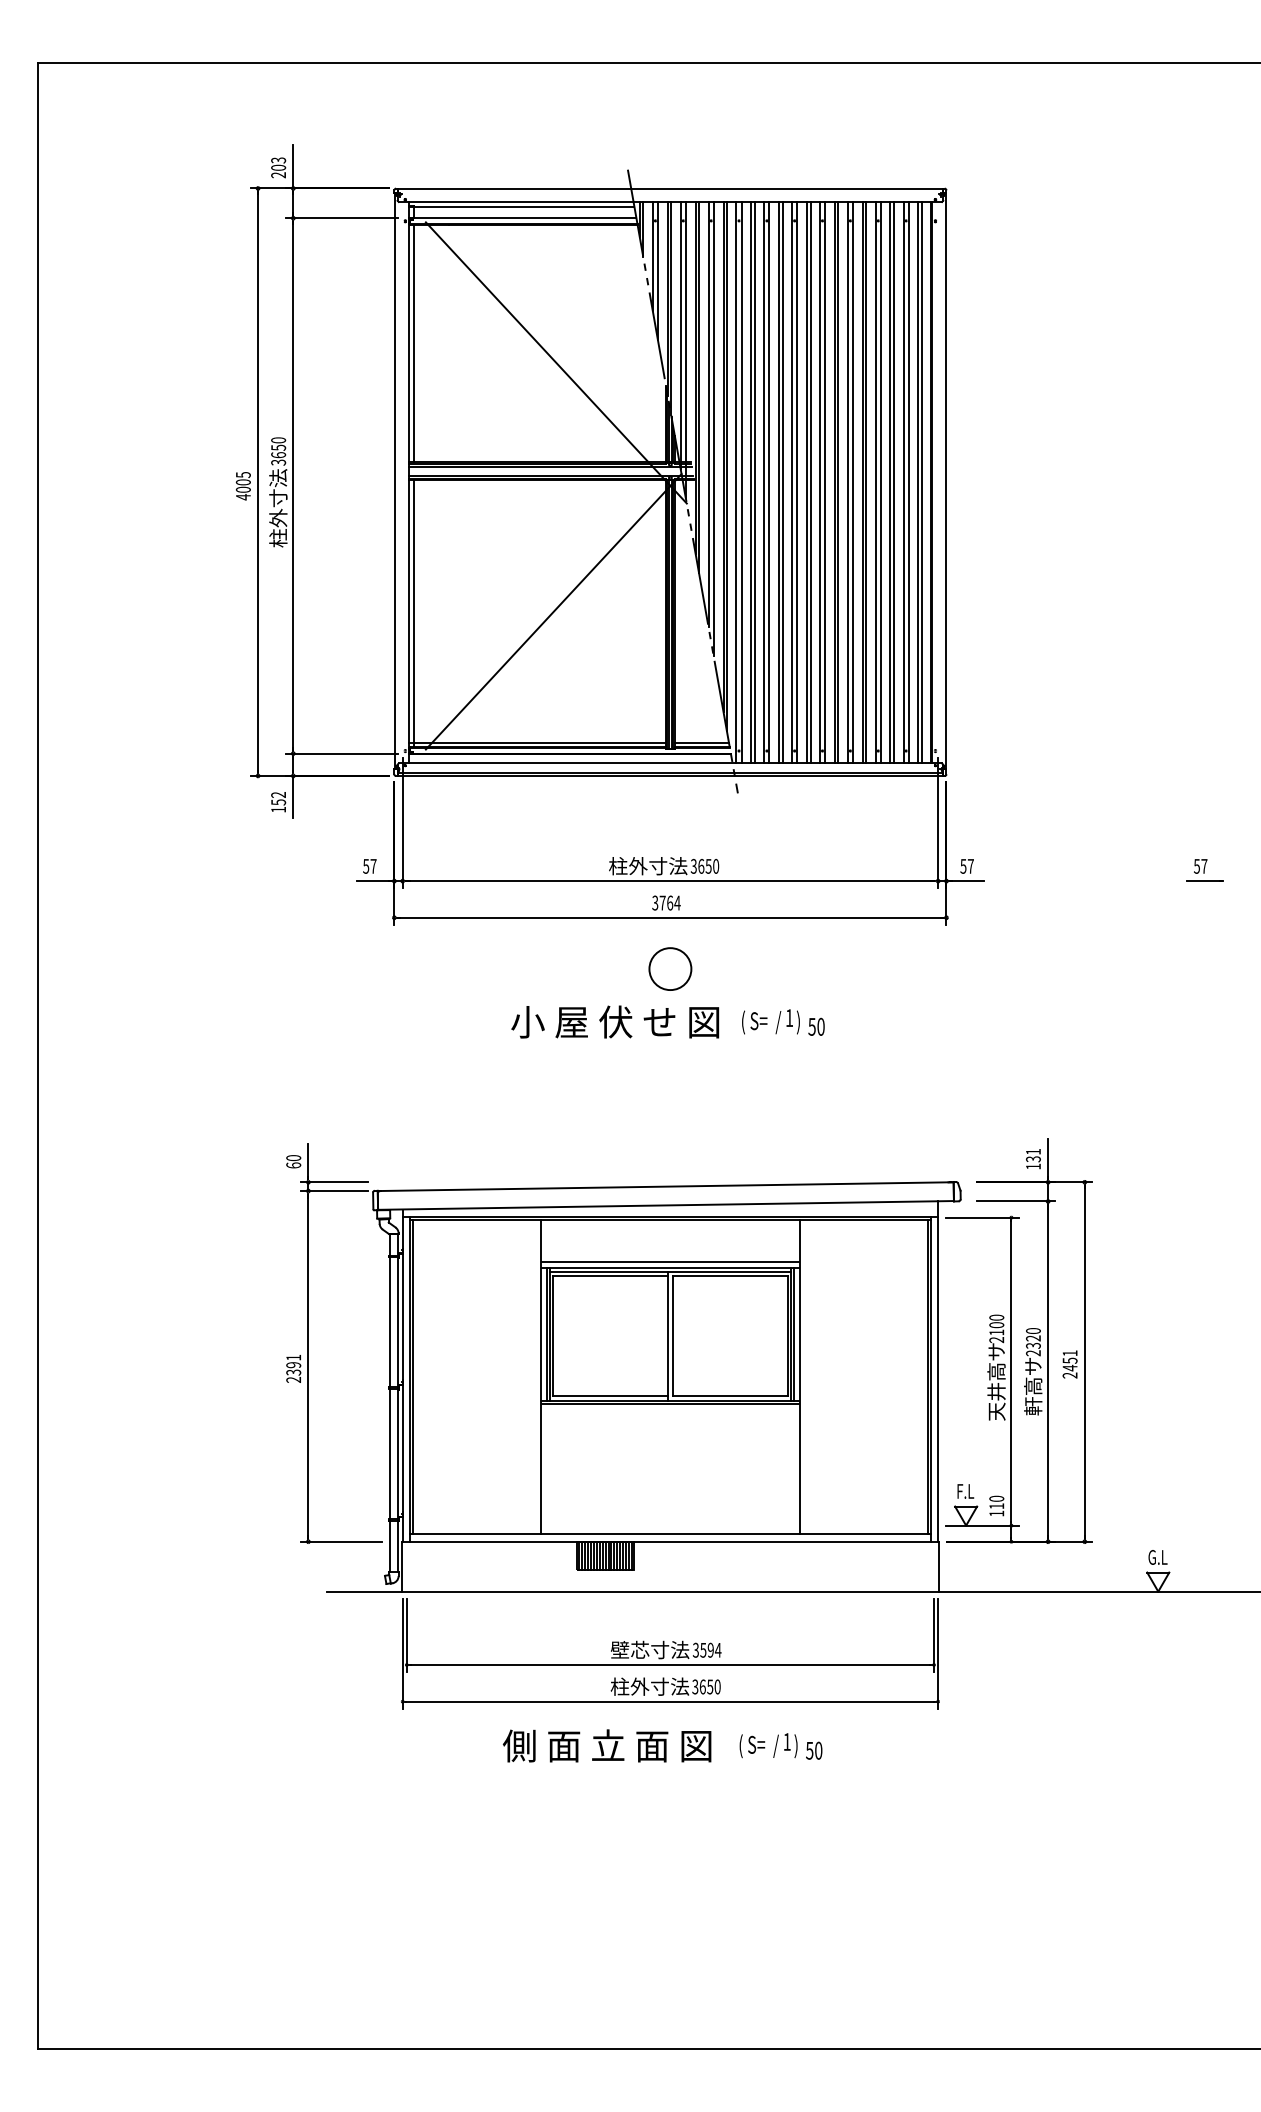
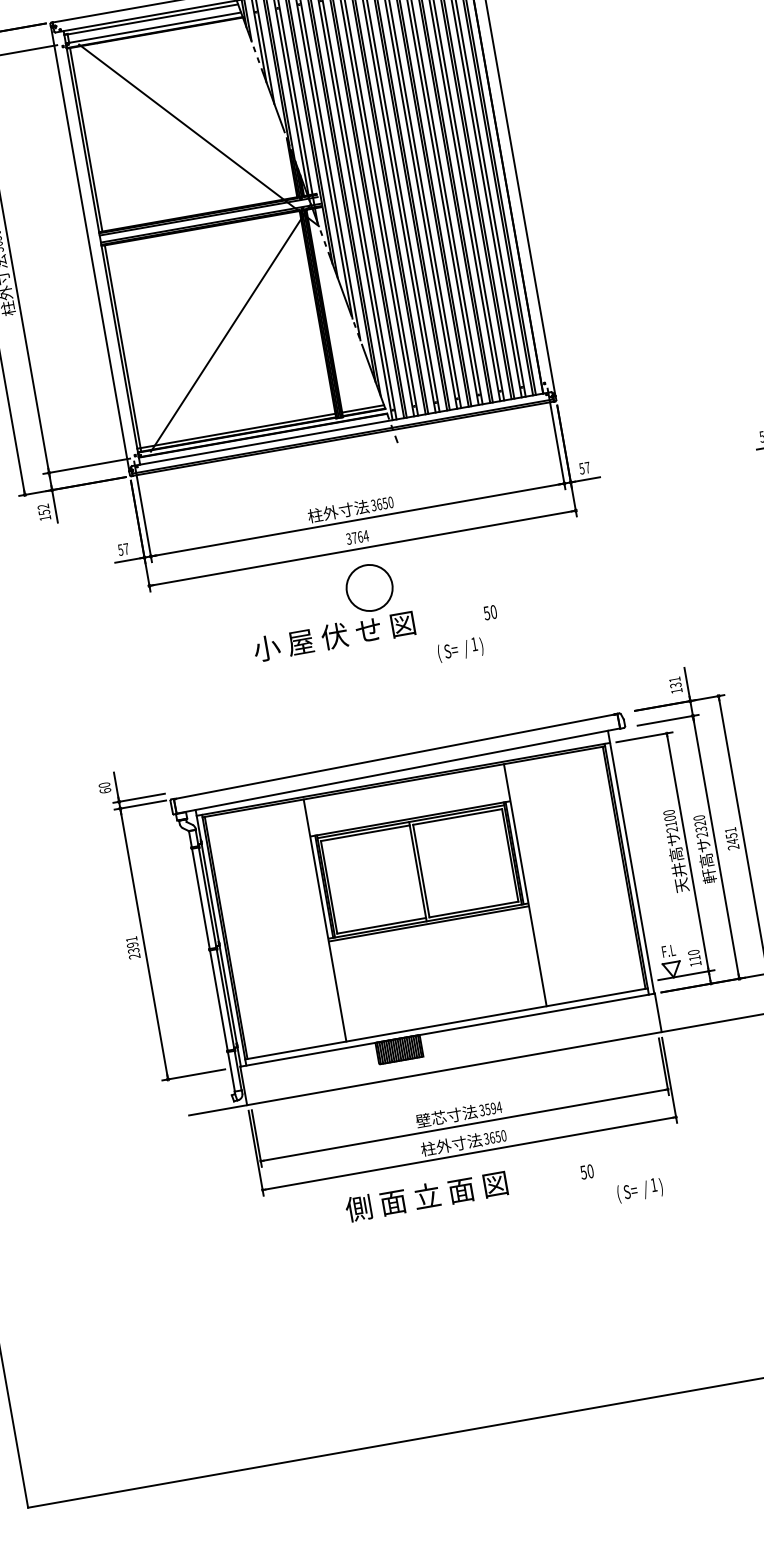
circle: (670, 968) -> (369, 587), size x1.4
text: (770, 1021) -> (460, 649), moved
line: (670, 1261) -> (409, 813), removed
text: (768, 1745) -> (639, 1190), moved

